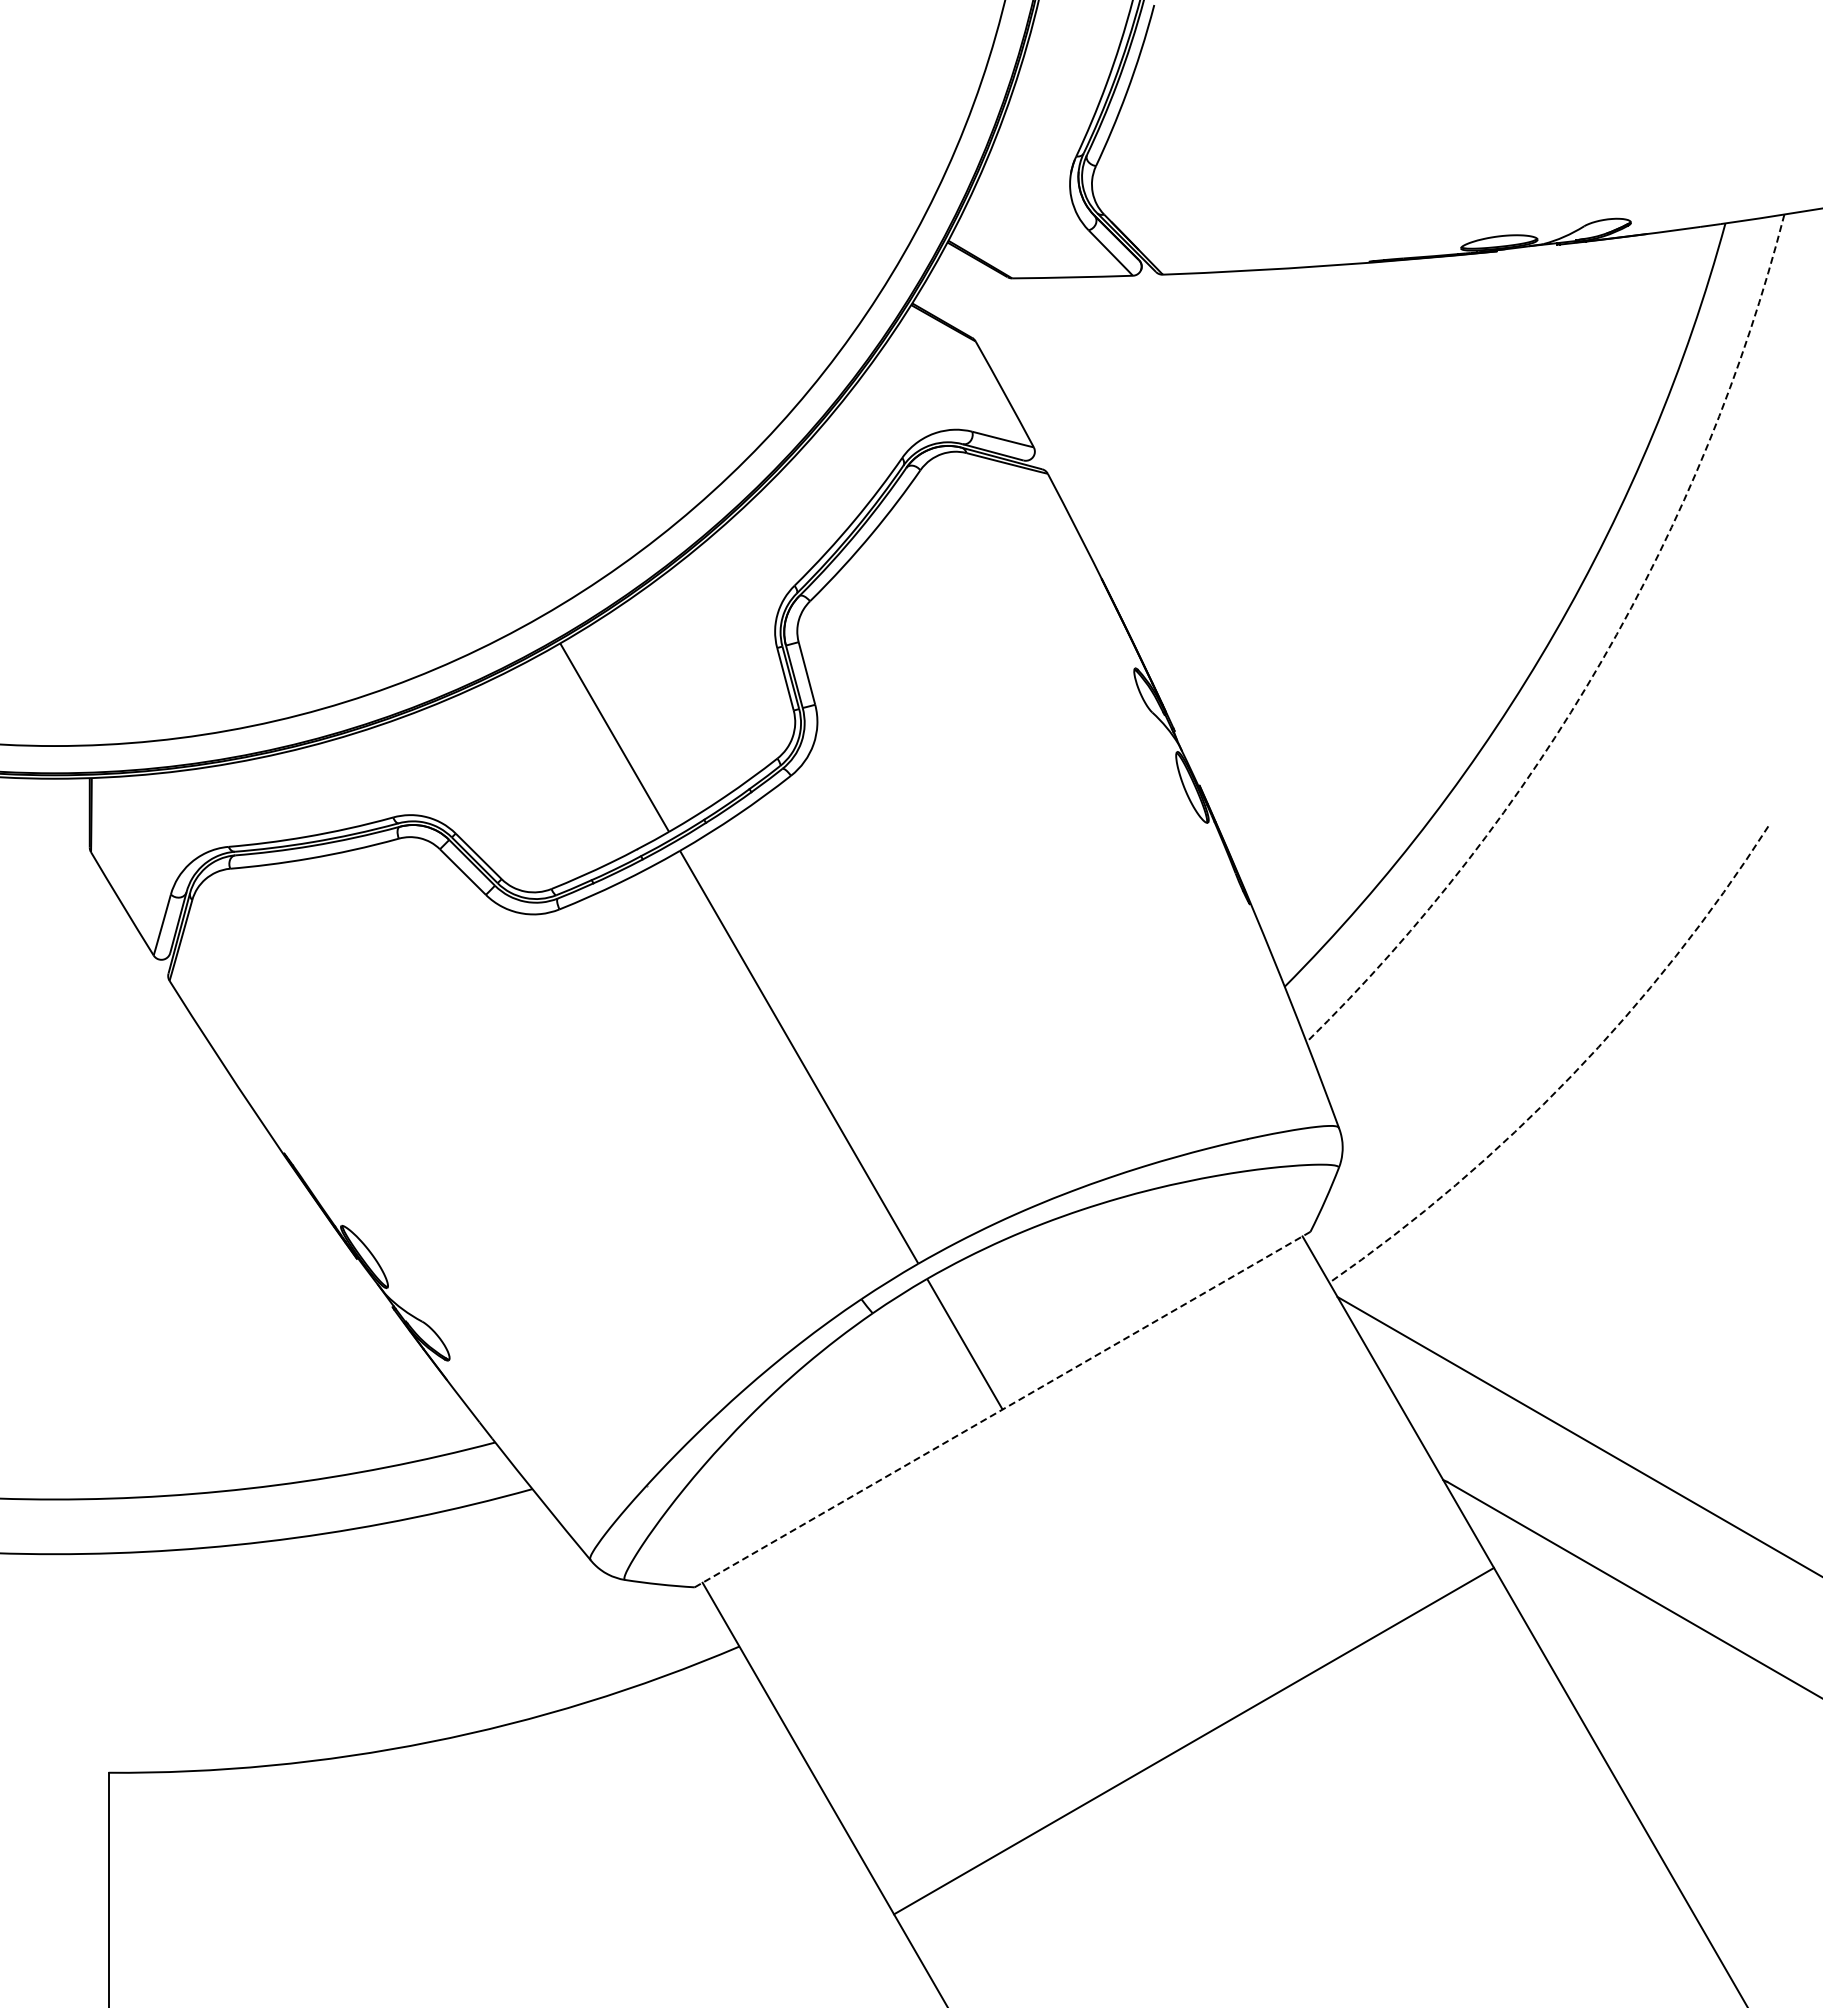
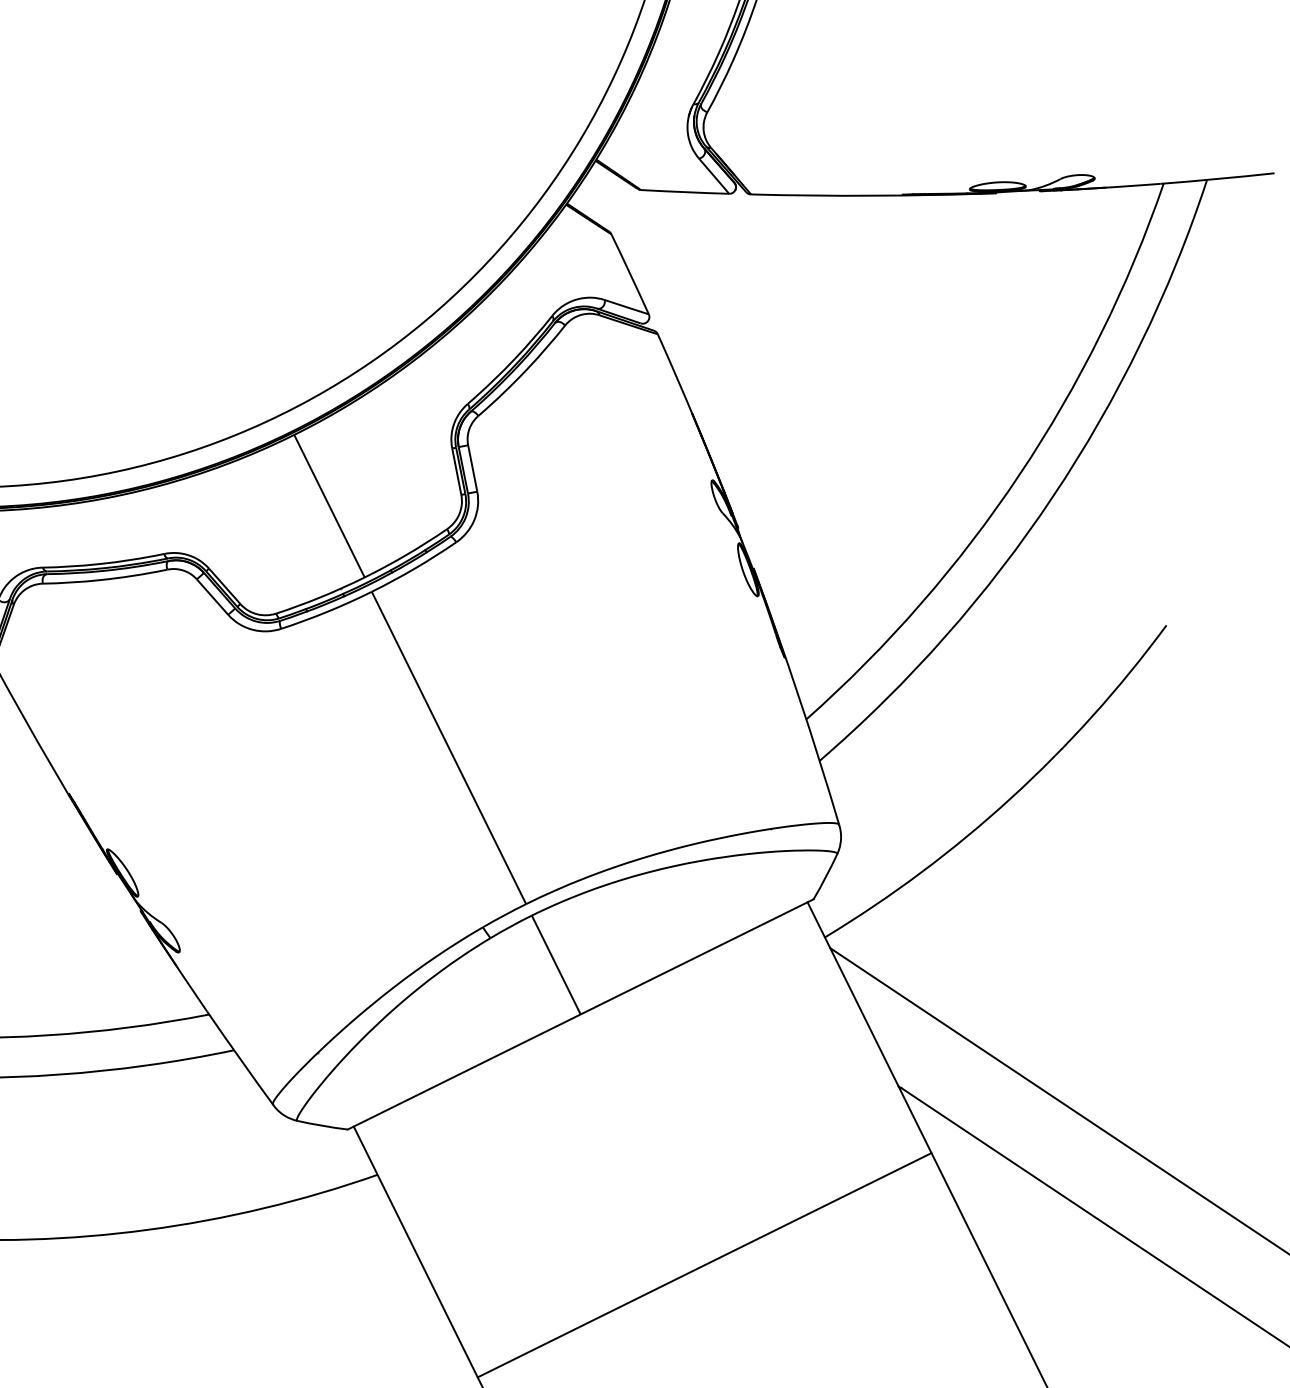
arc: (1601, 660) -> (1052, 496), dashed -> solid
arc: (1571, 1076) -> (1011, 798), dashed -> solid
line: (1003, 1409) -> (581, 1014), dashed -> solid

